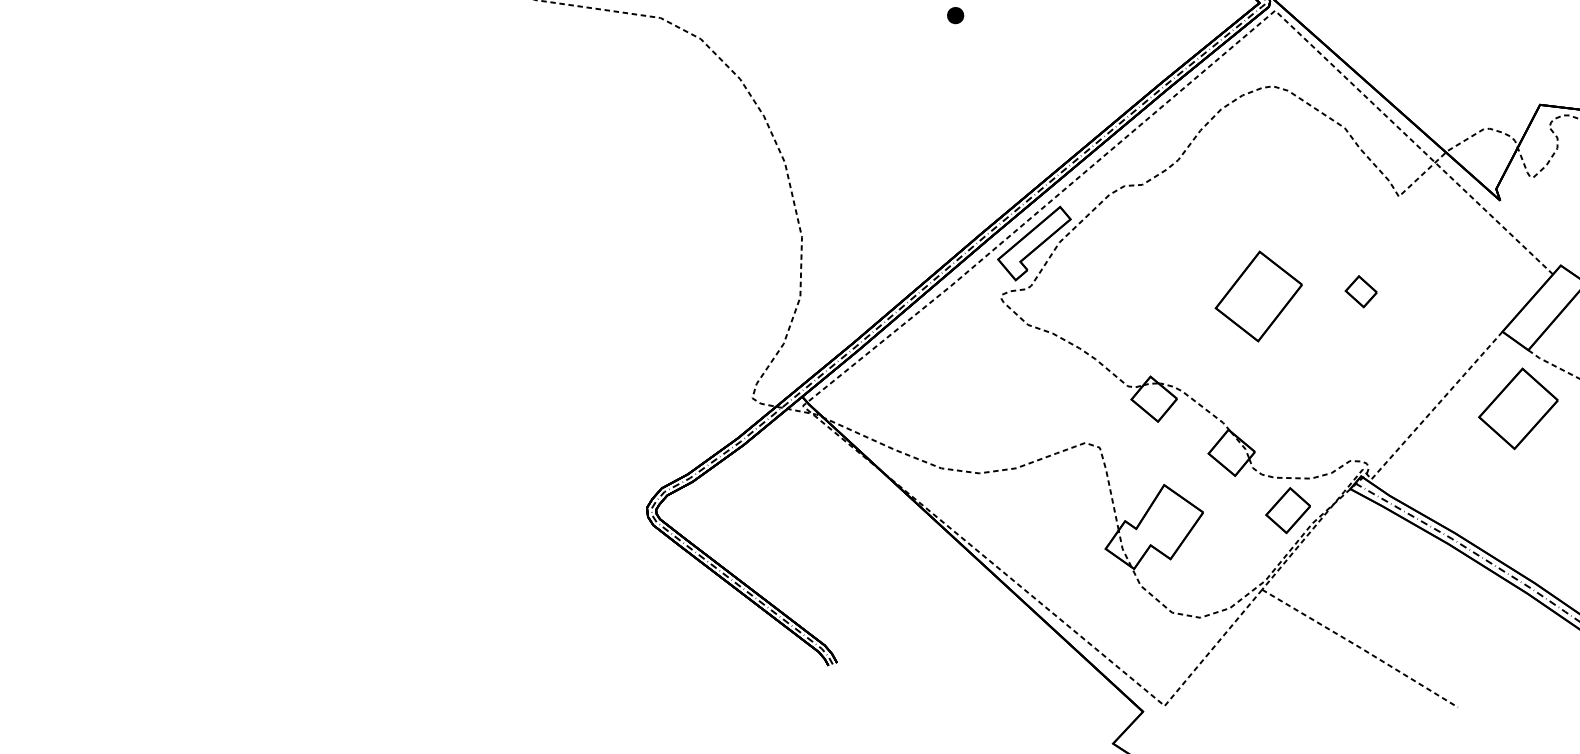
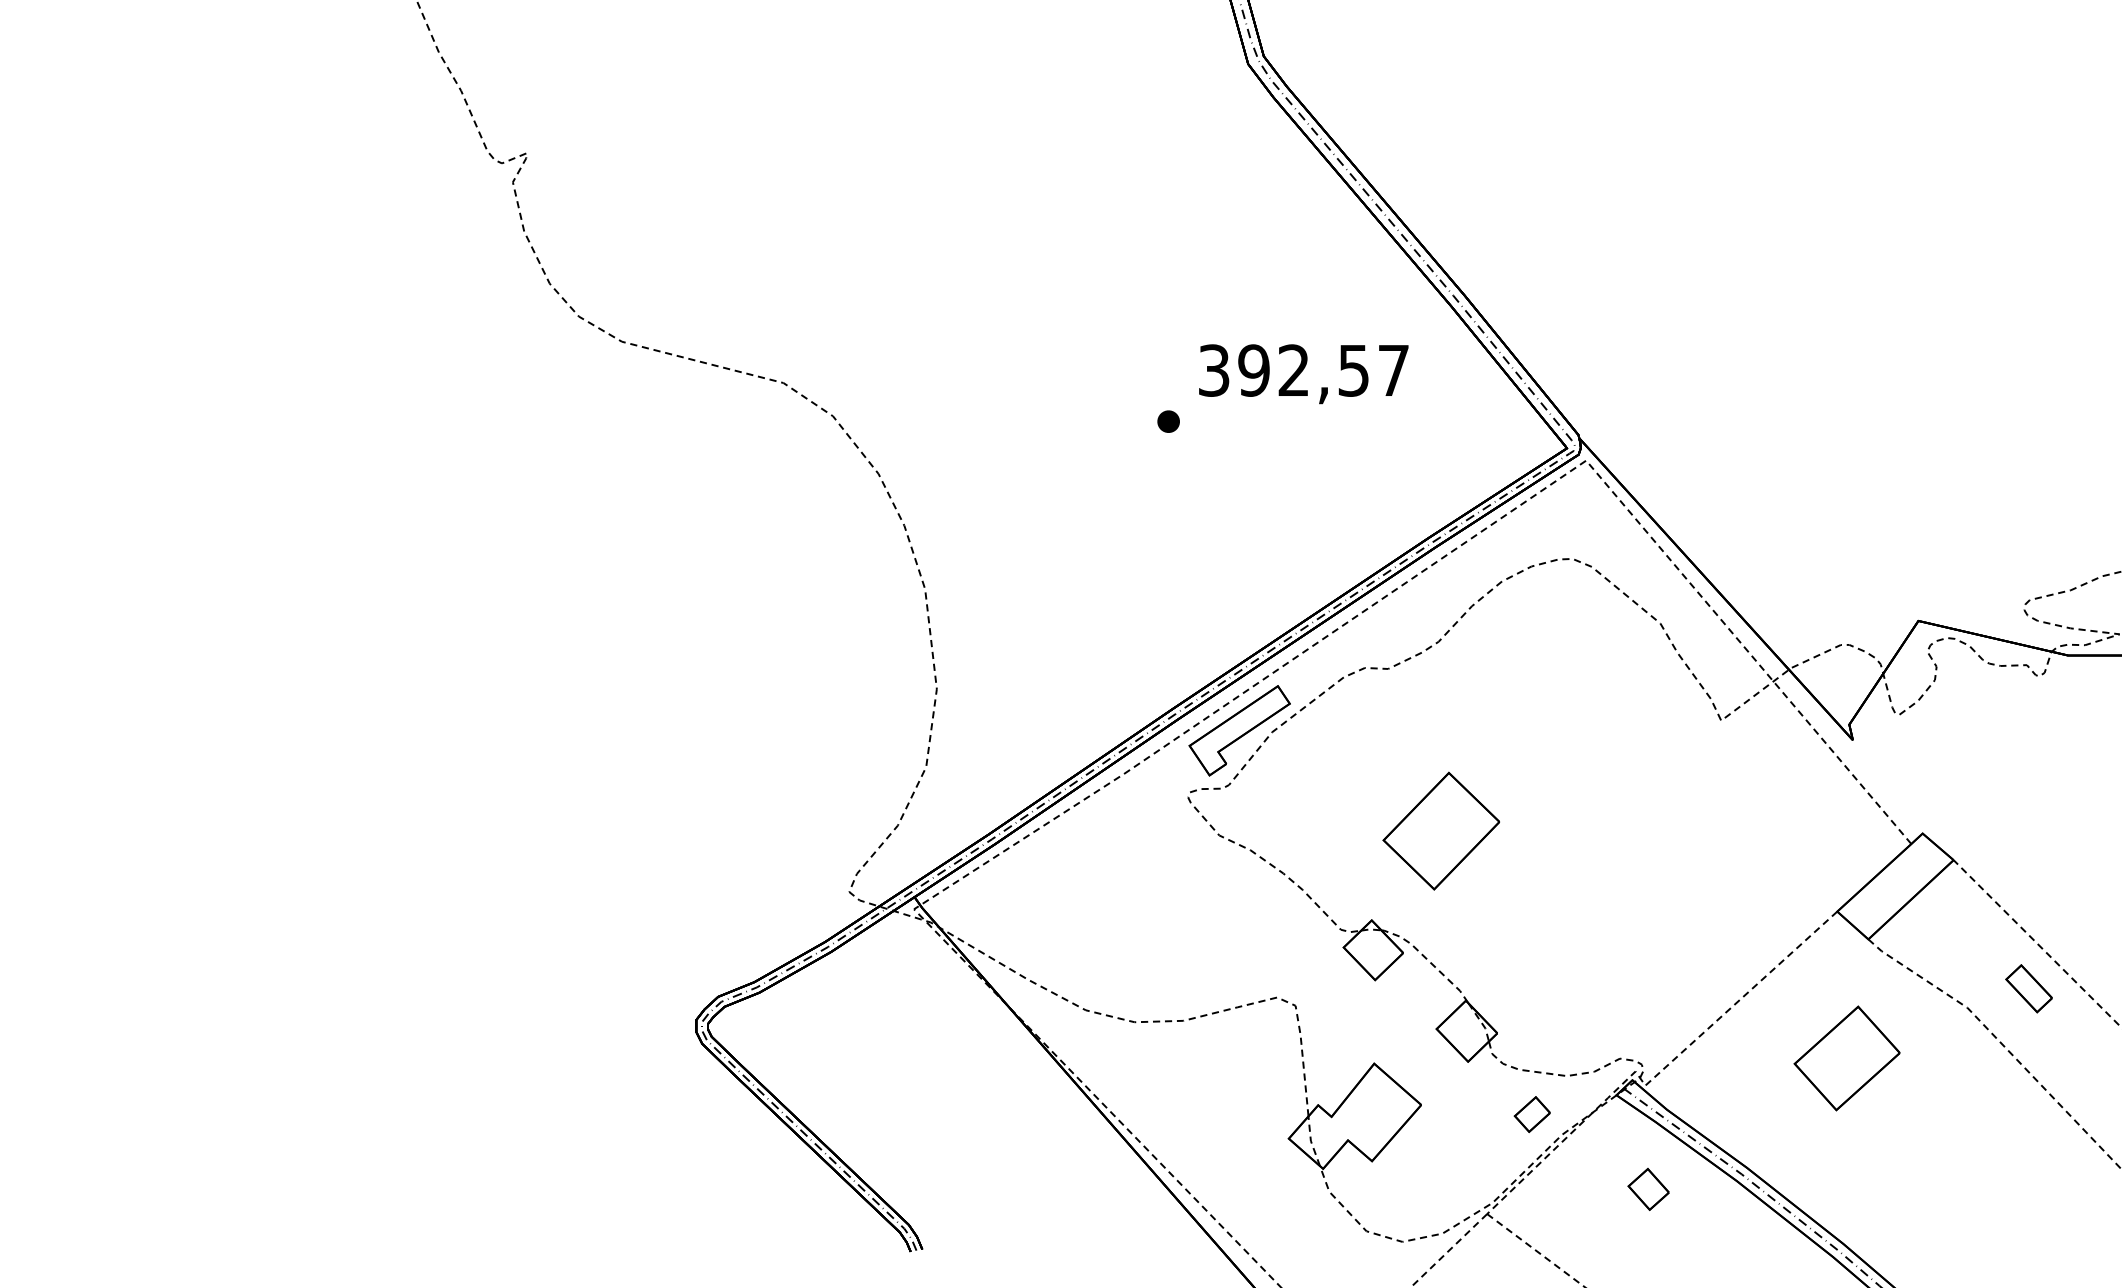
part: (1361, 291) -> (1648, 1189), moved
part: (1258, 296) -> (1440, 830), moved
part: (1517, 408) -> (1846, 1058), moved
part: (1288, 510) -> (1532, 1114), size x0.6

